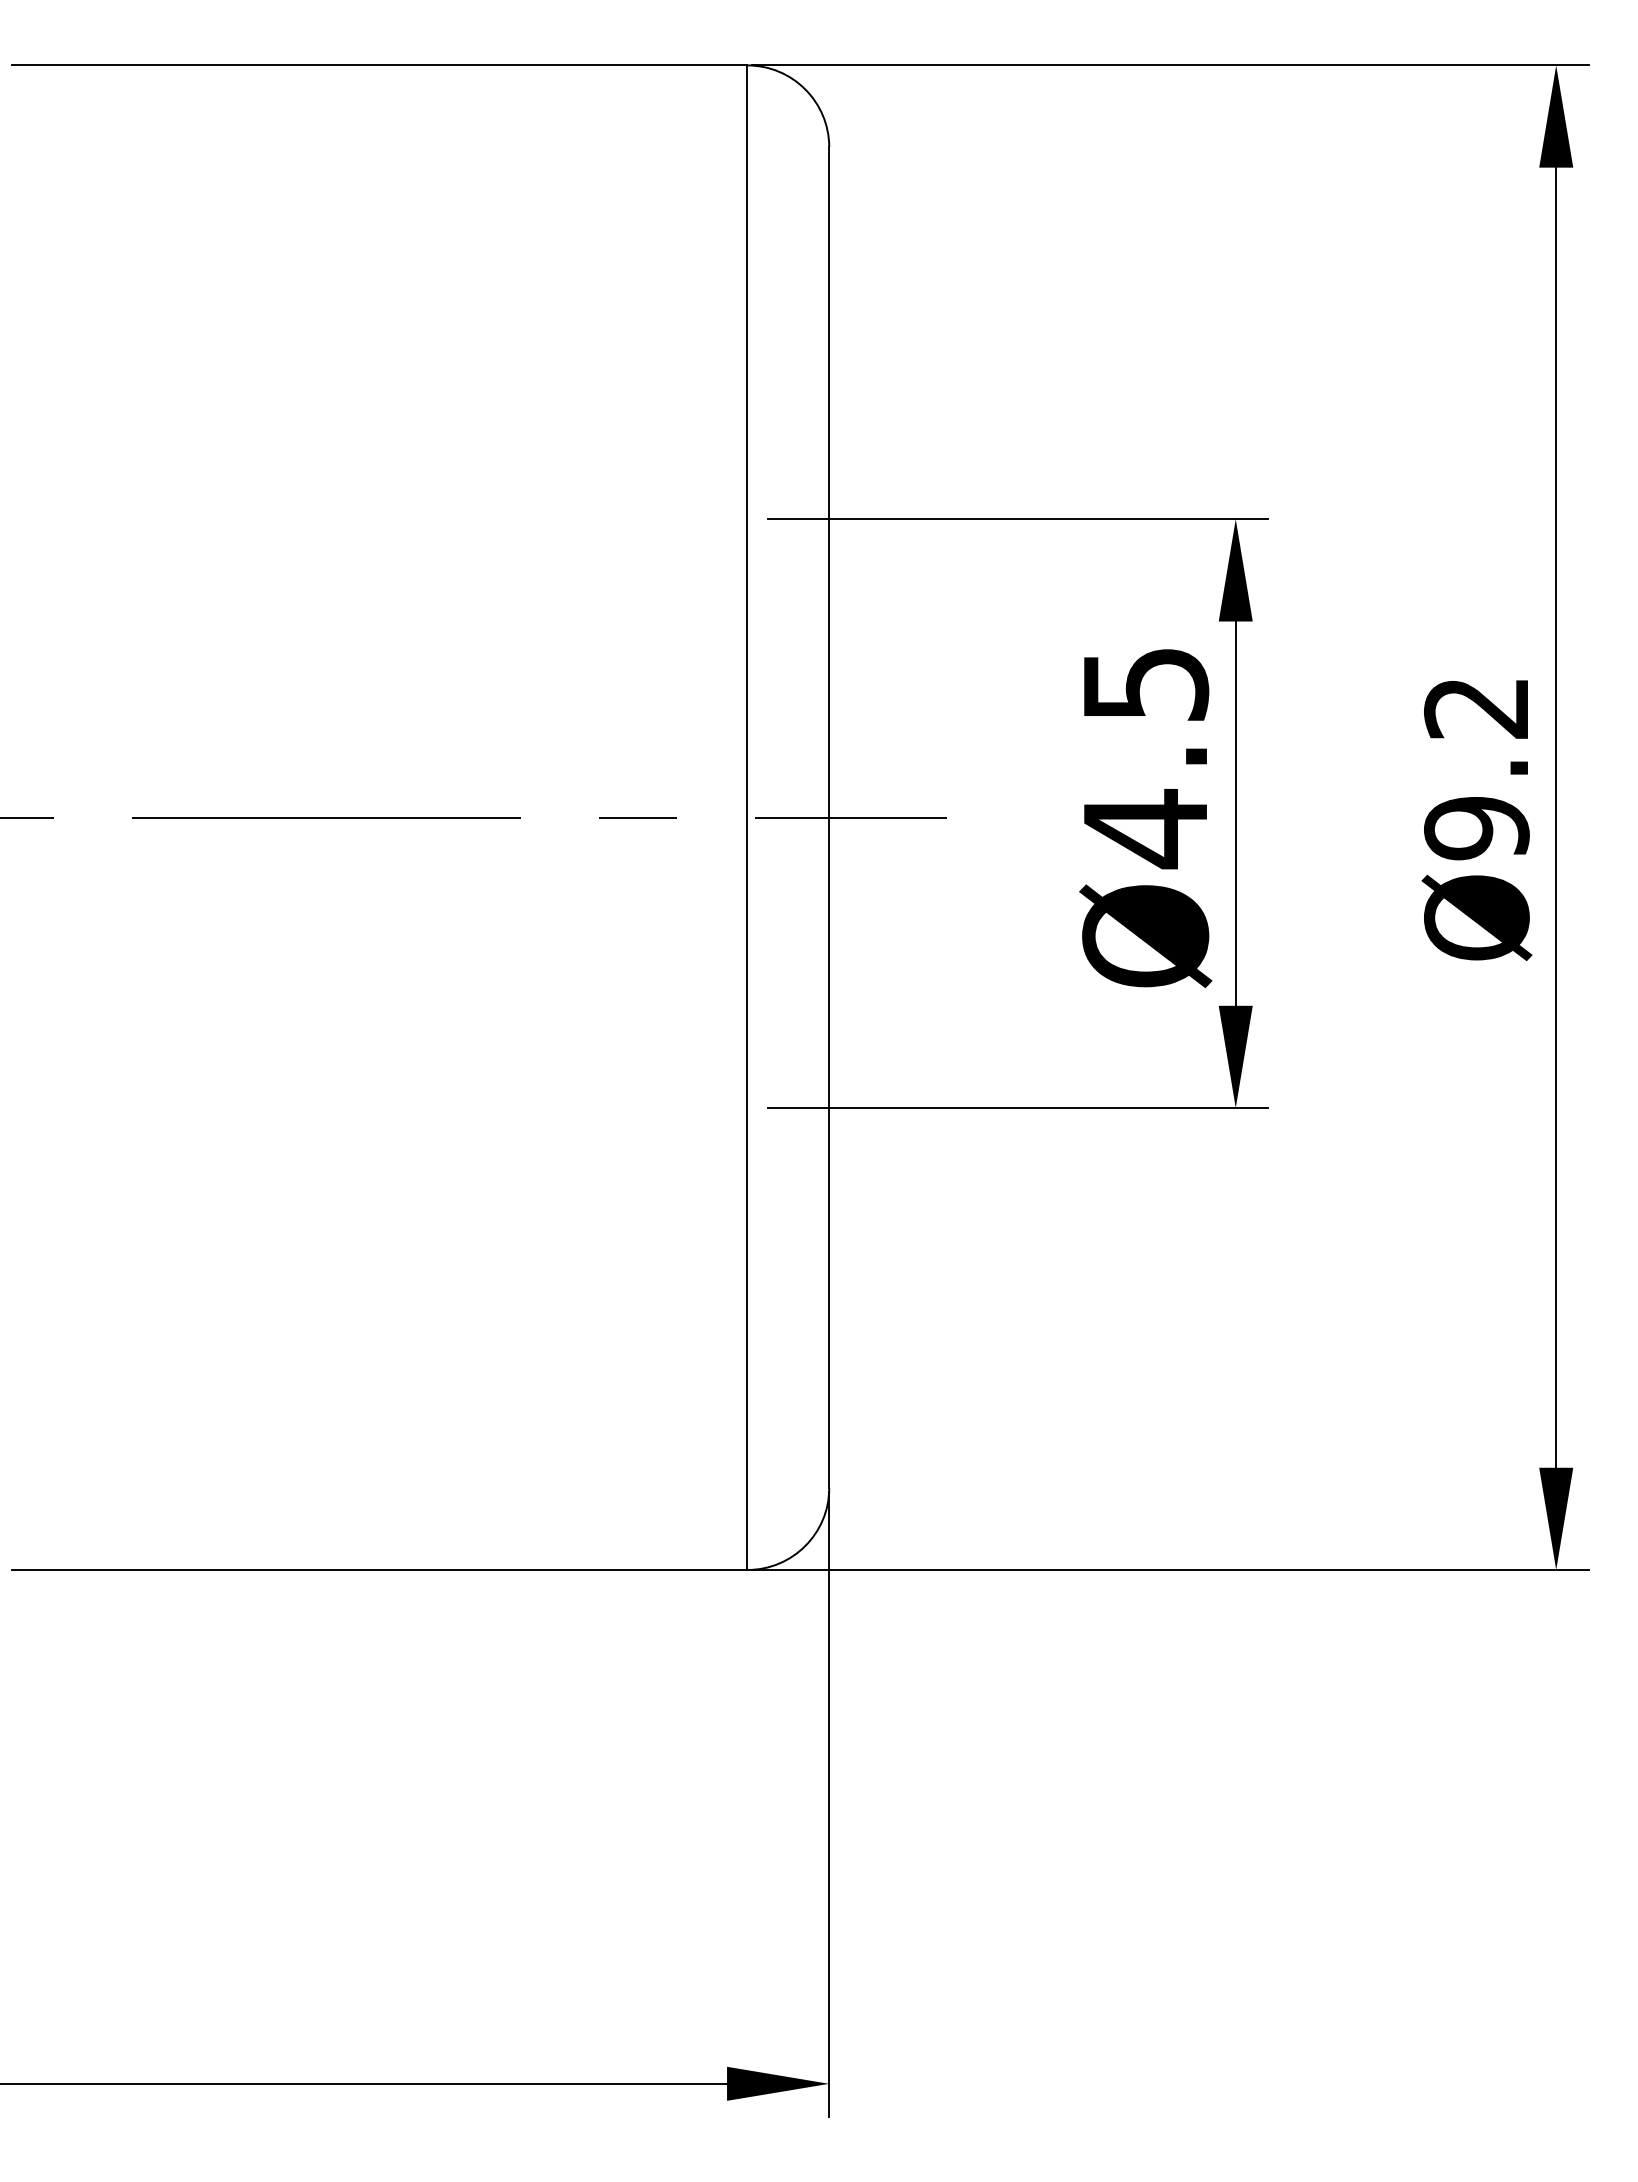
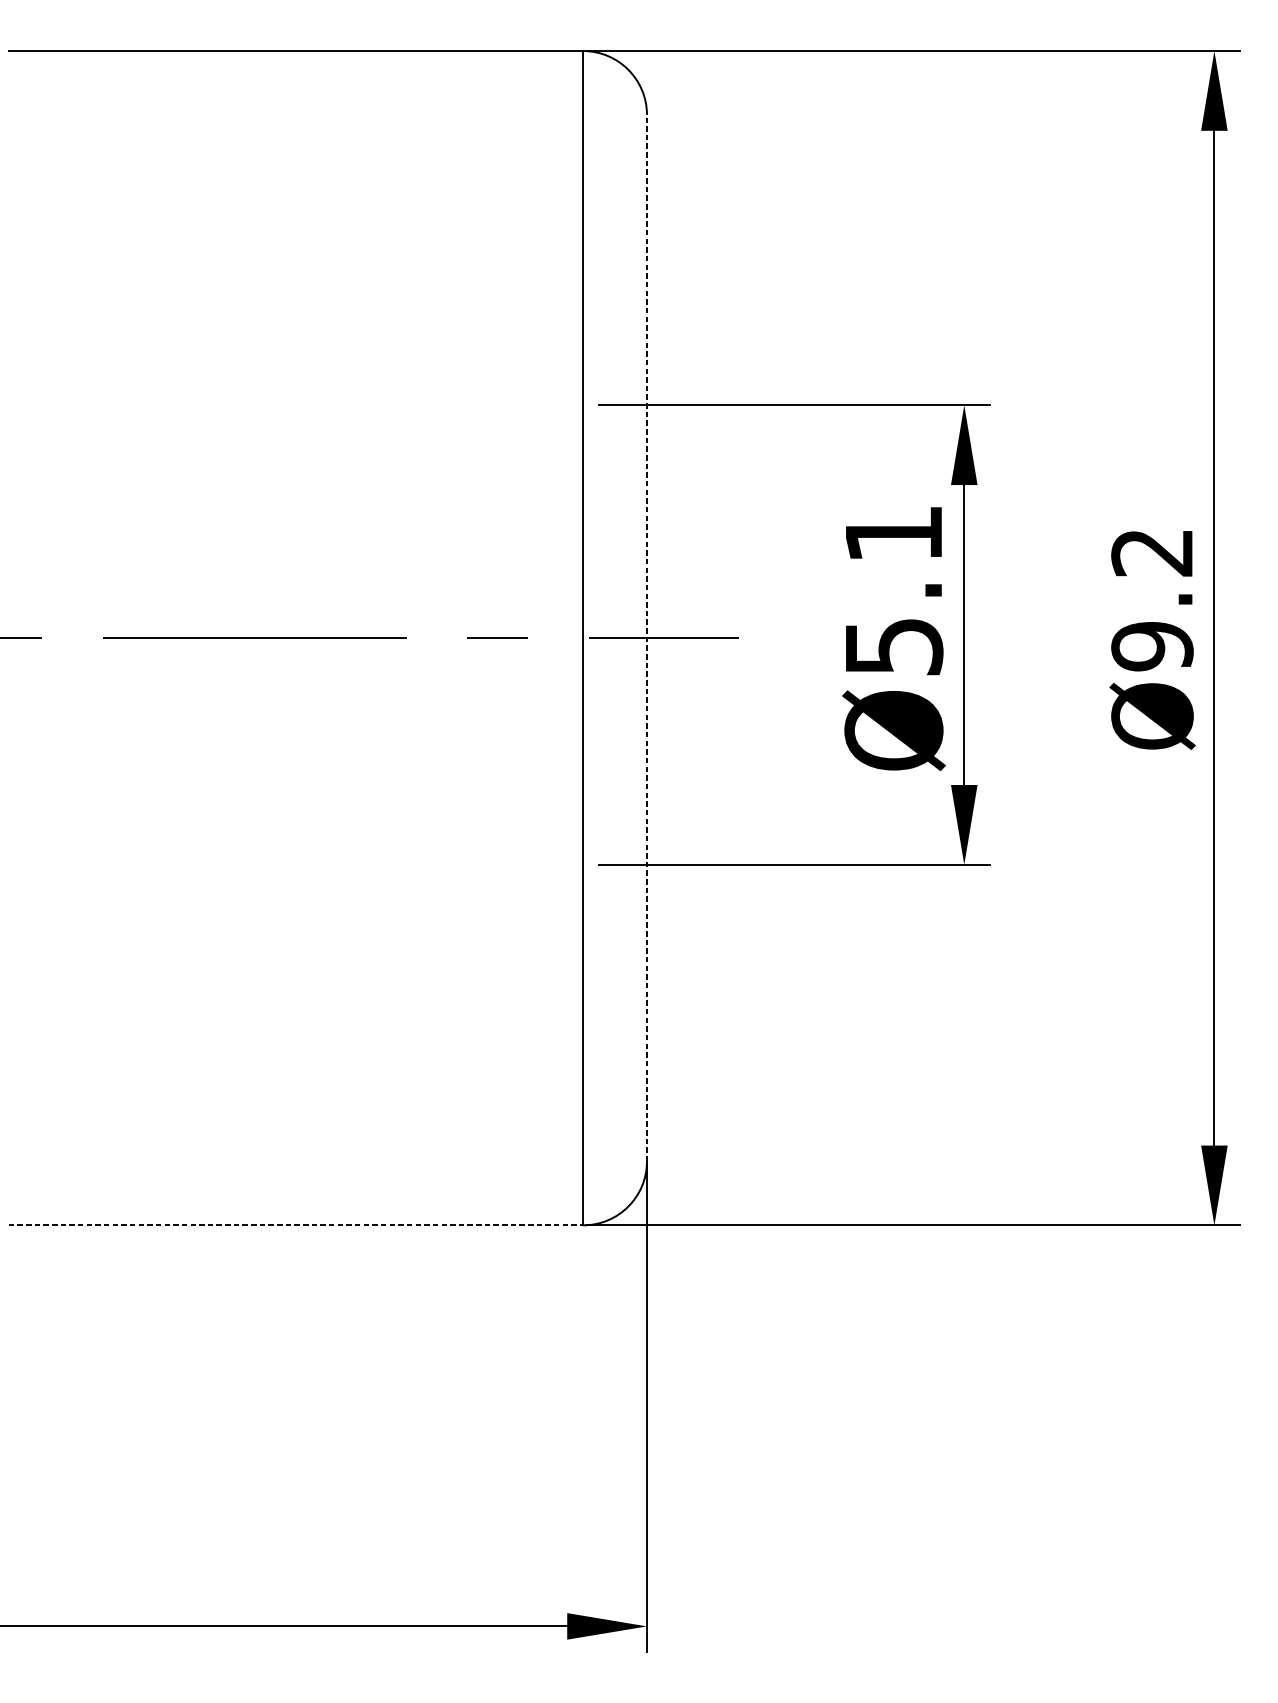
text: (1146, 759) -> (894, 592), Ø4.5 -> Ø5.1
line: (829, 817) -> (647, 638), solid -> dashed
line: (379, 1570) -> (295, 1225), solid -> dashed

